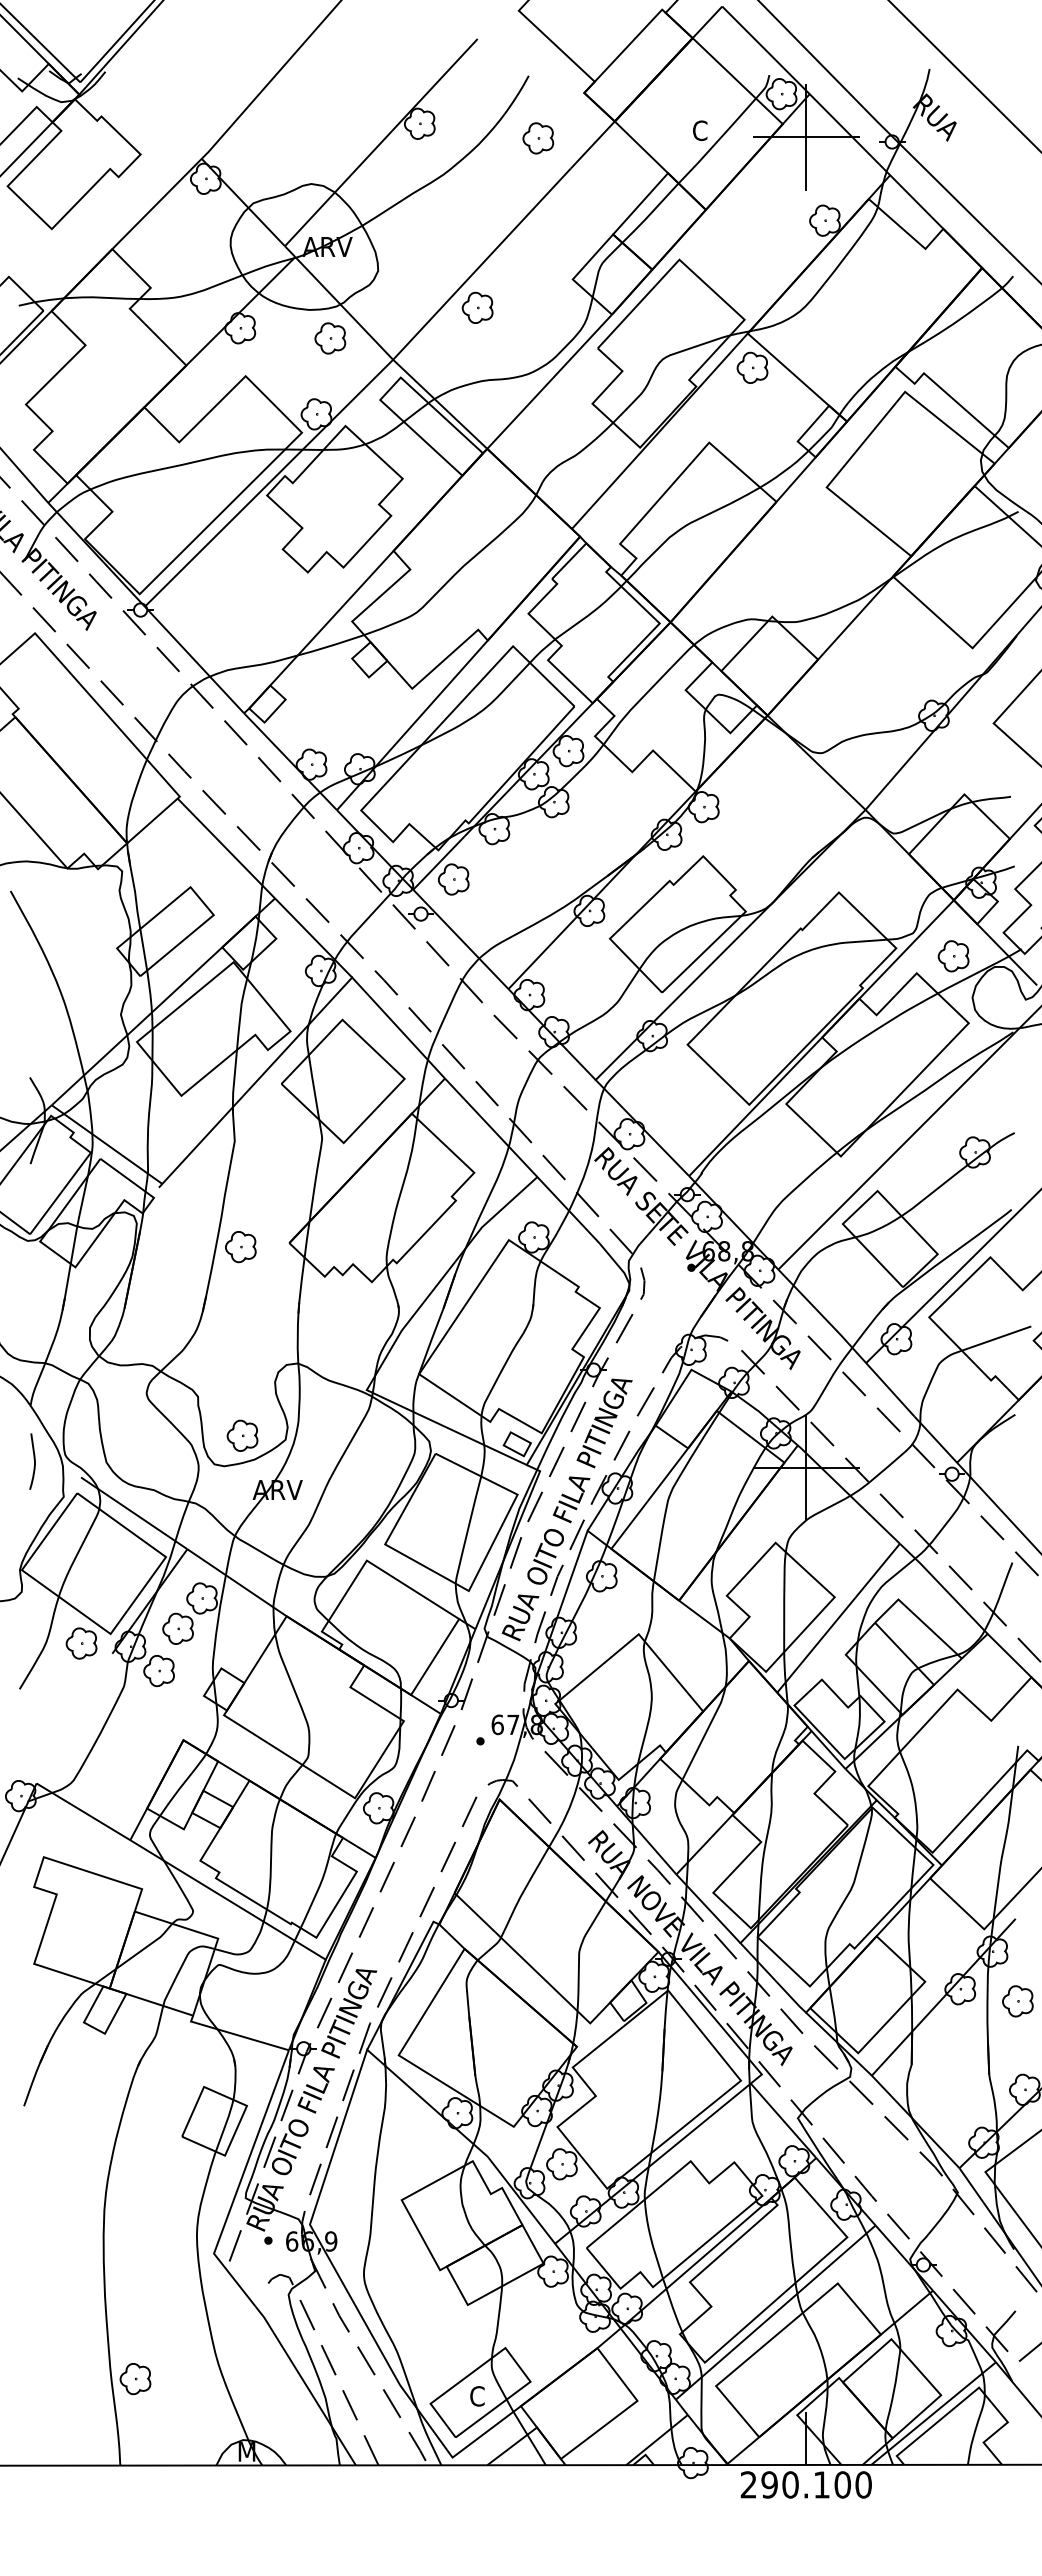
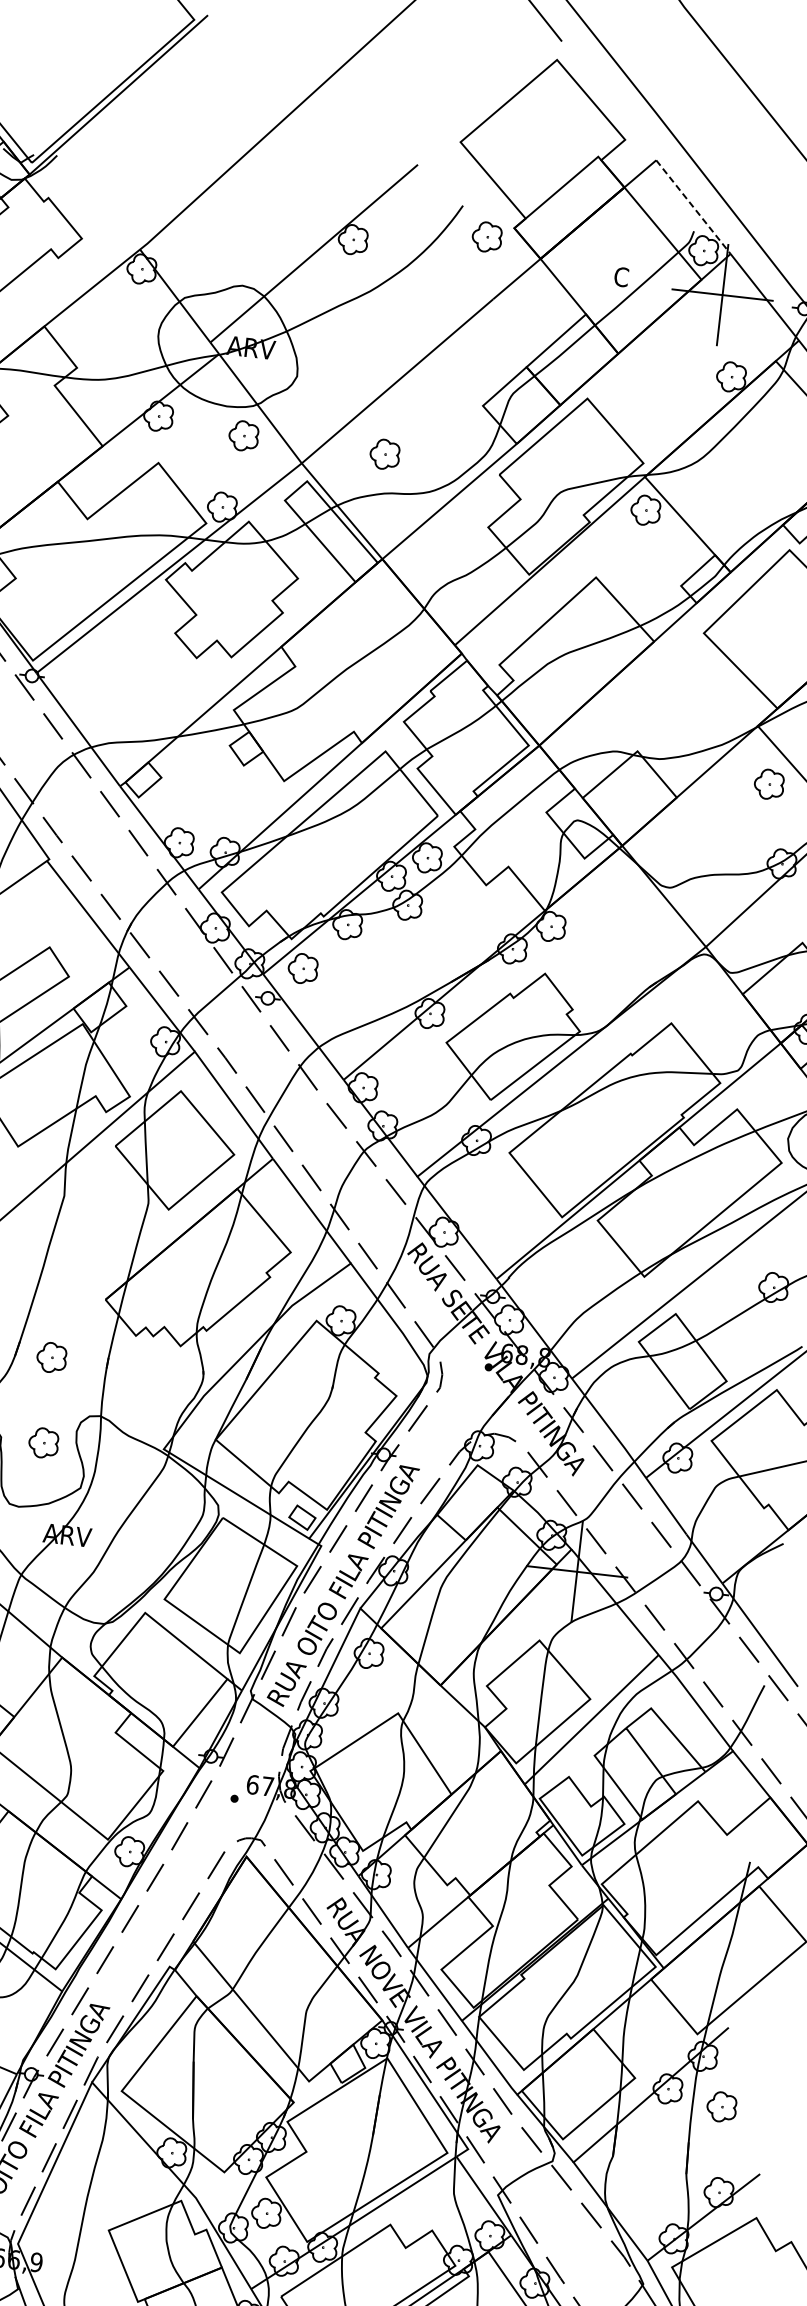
line: (765, 50) -> (692, 207), solid -> dashed
part: (538, 138) -> (487, 237), moved
part: (477, 307) -> (384, 454), moved
part: (953, 956) -> (769, 784), moved
part: (240, 1247) -> (51, 1358), moved
part: (242, 1435) -> (43, 1442), moved

